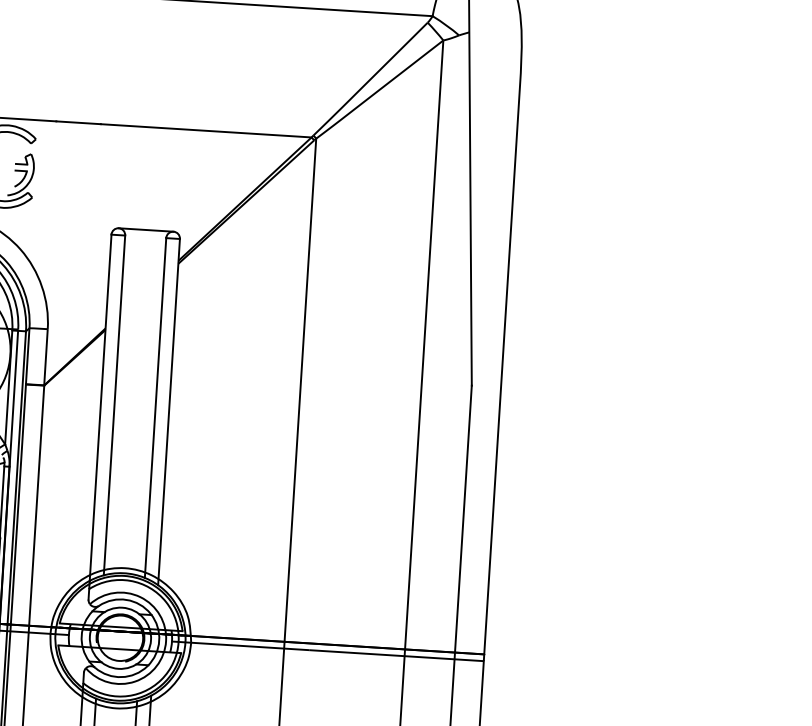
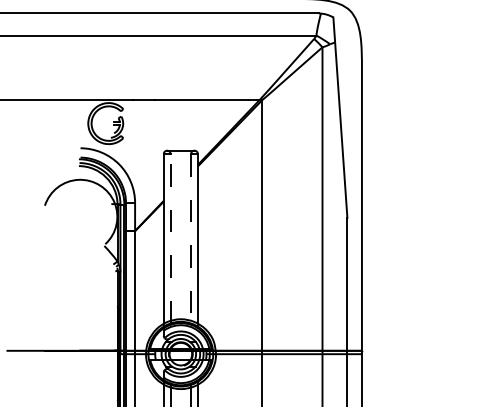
line: (114, 404) -> (170, 238), solid -> dashed
line: (156, 407) -> (191, 238), solid -> dashed

